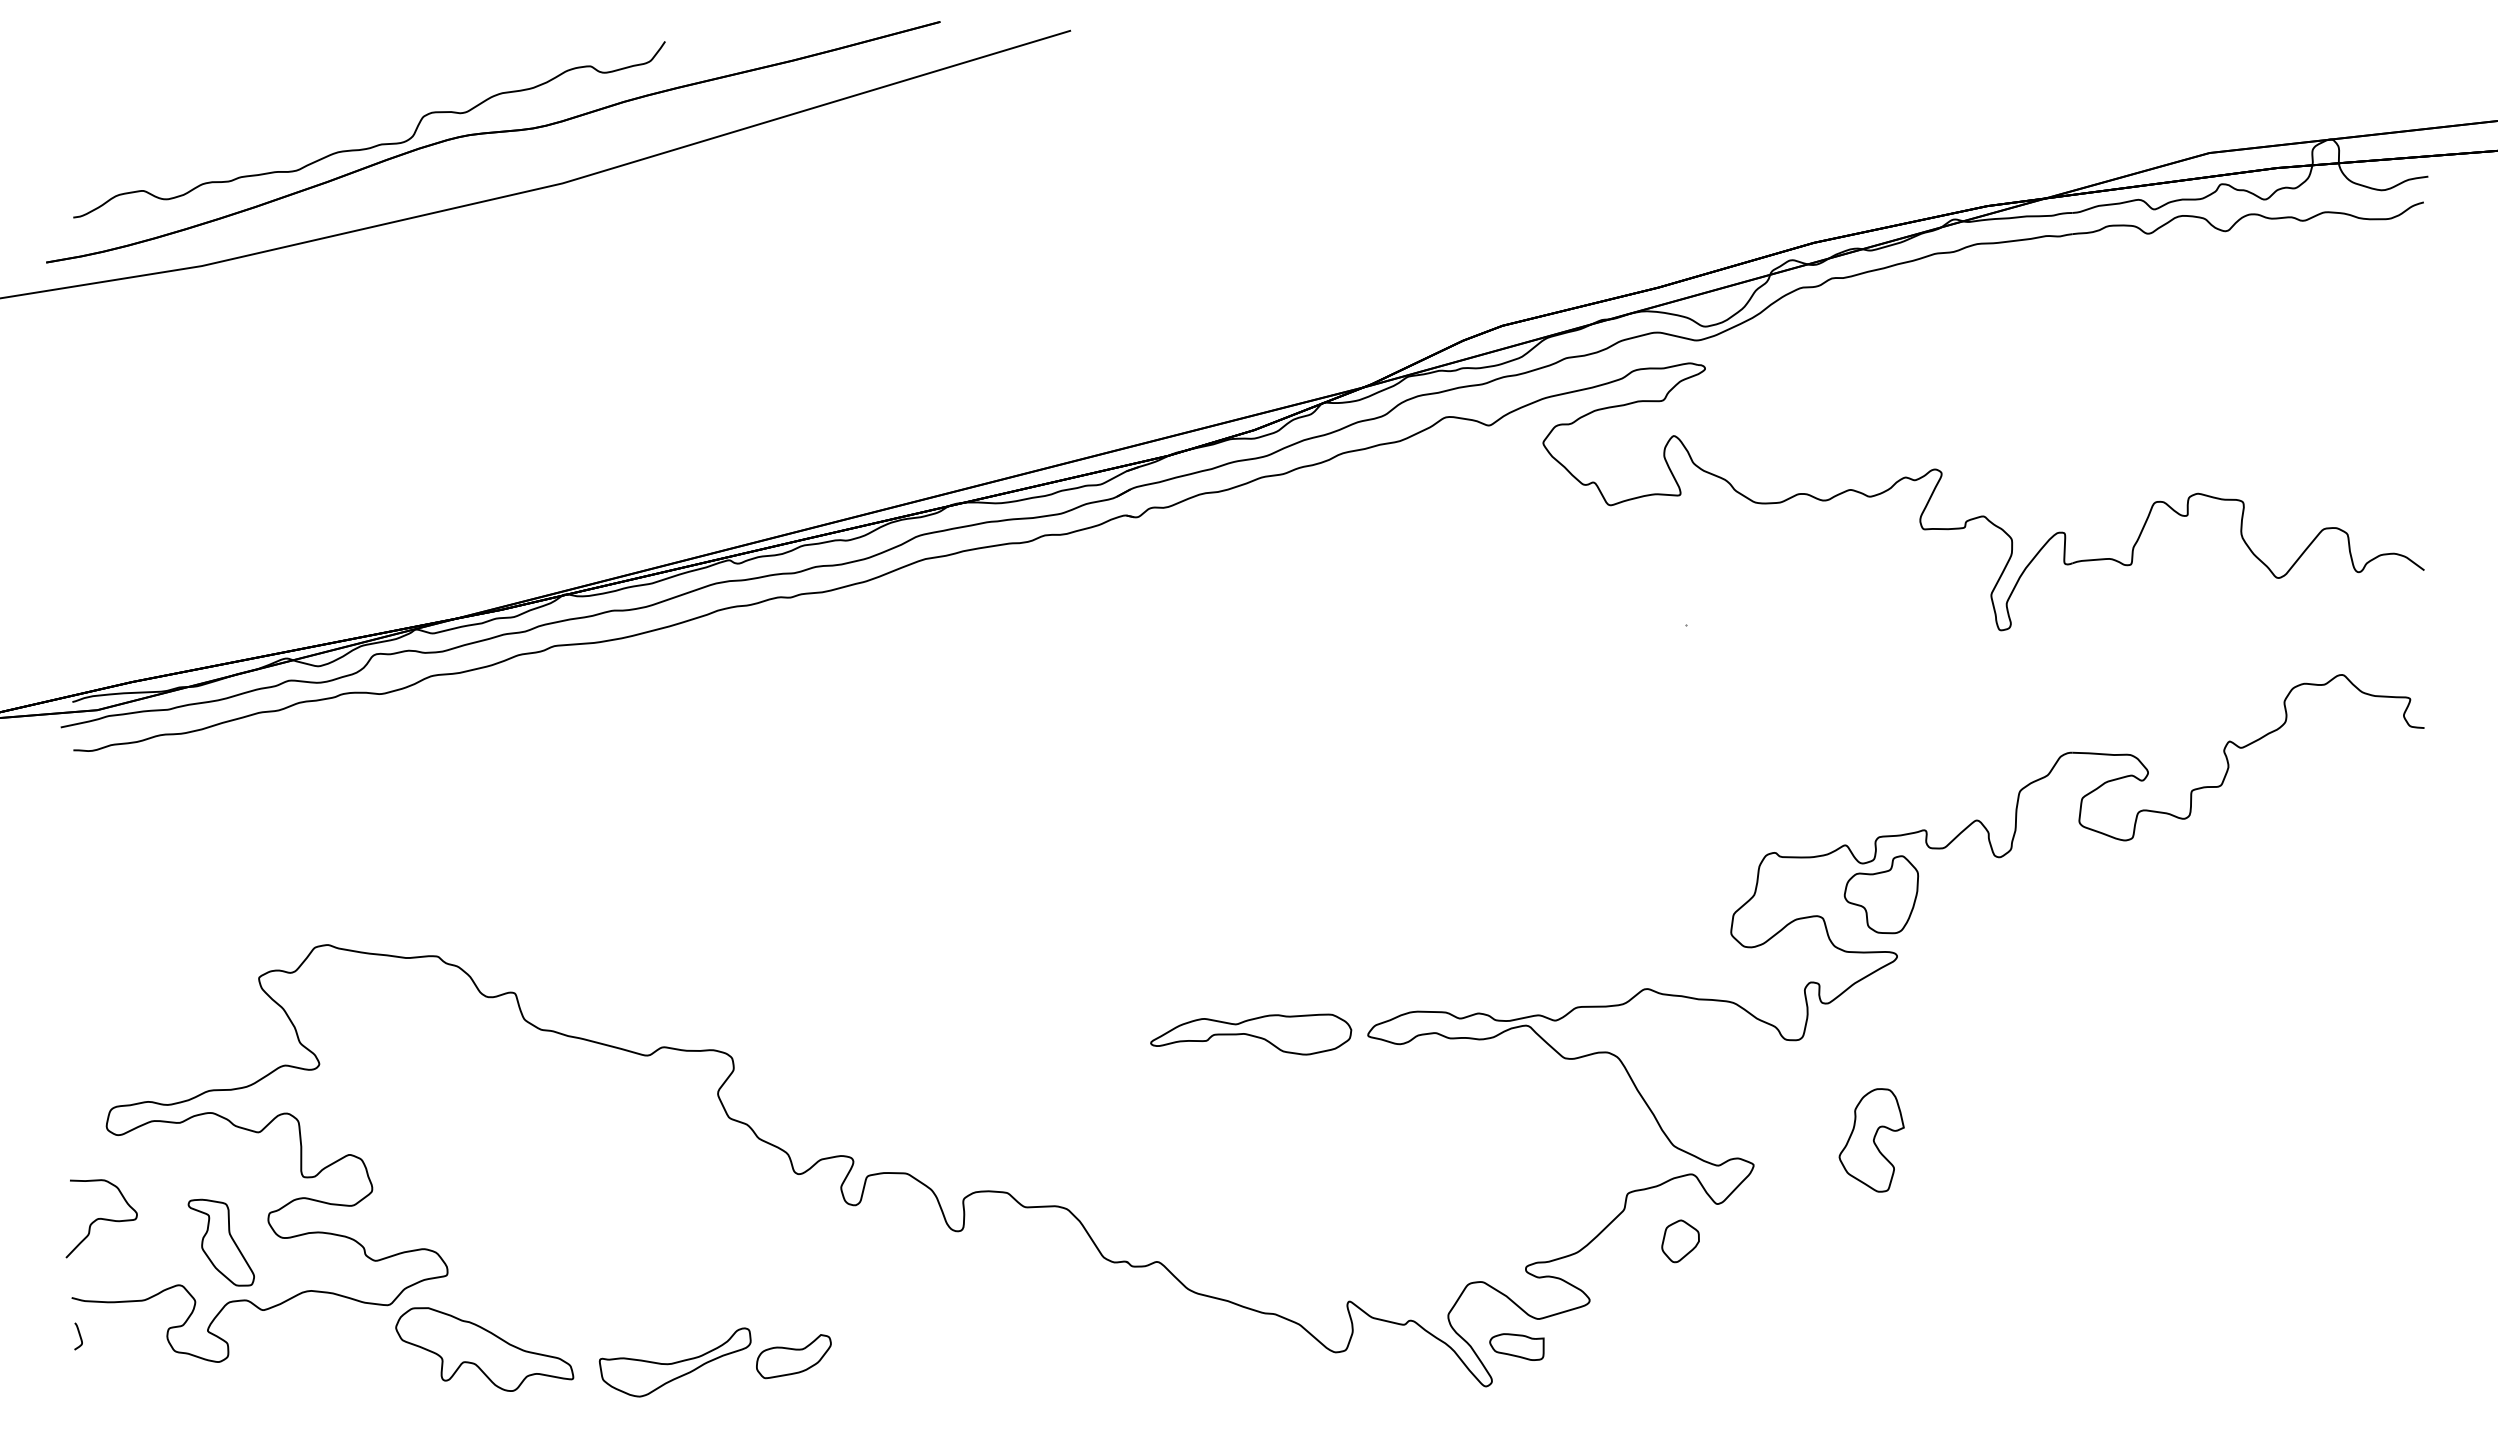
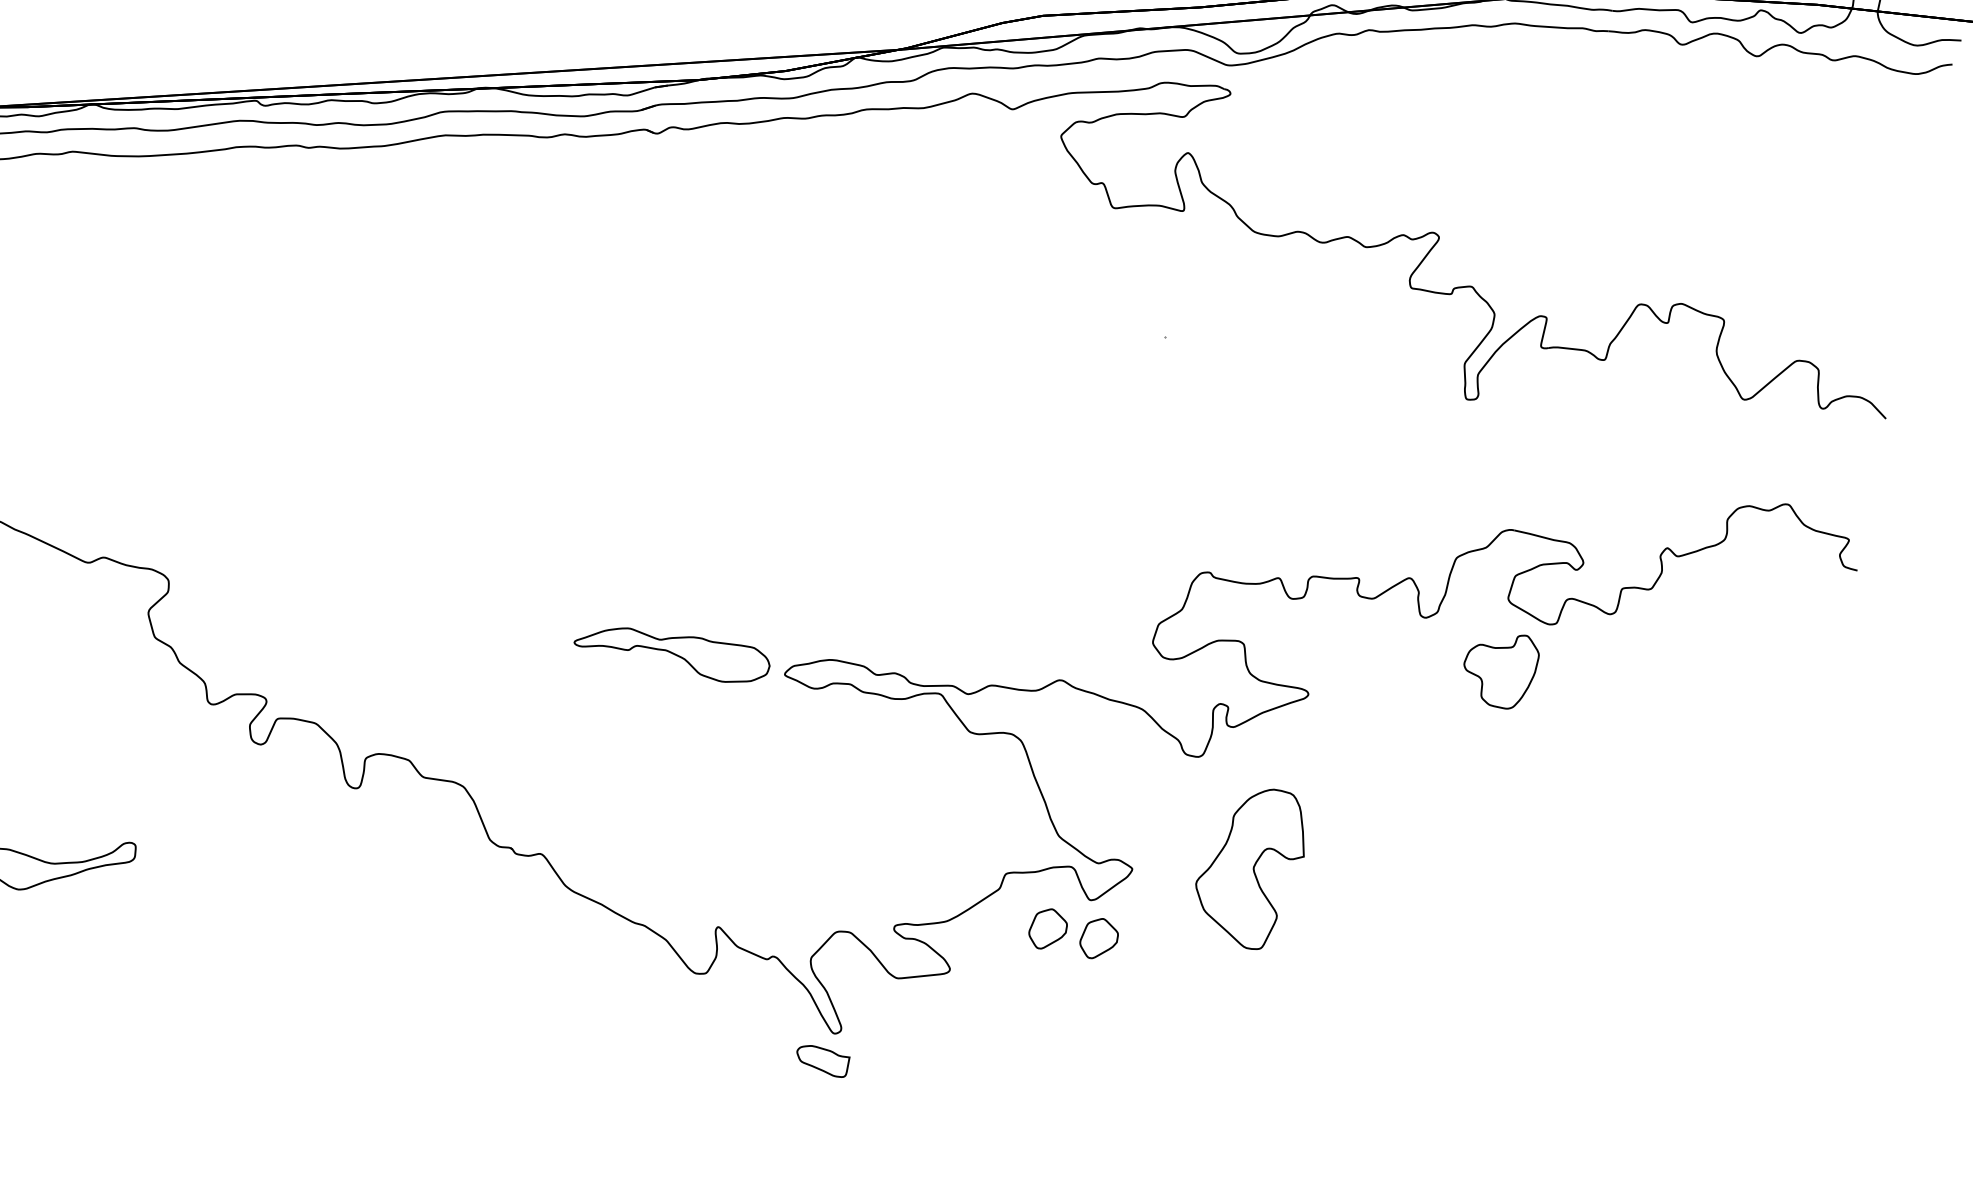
part: (1880, 894) -> (1499, 668), moved
part: (1871, 1140) -> (1250, 867), size x1.6
part: (1733, 1241) -> (1099, 939), added
part: (1516, 1346) -> (821, 1060), moved
part: (793, 1356) -> (173, 878), removed

